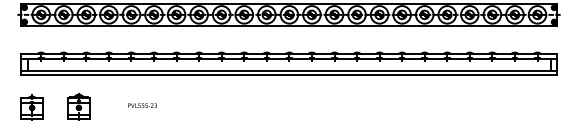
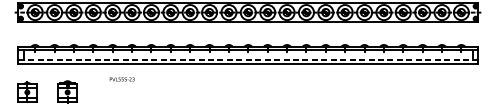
line: (289, 70) -> (248, 60), solid -> dashed
text: (142, 105) -> (122, 79), moved

